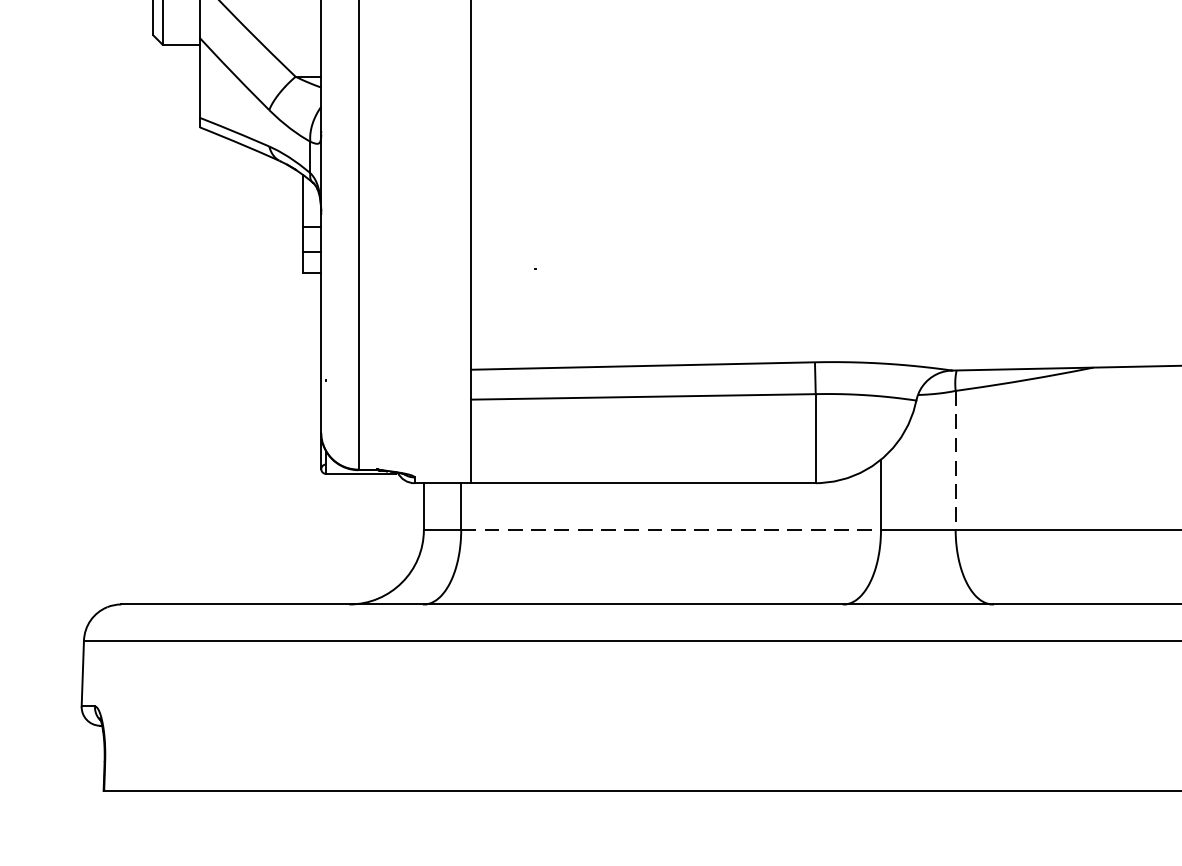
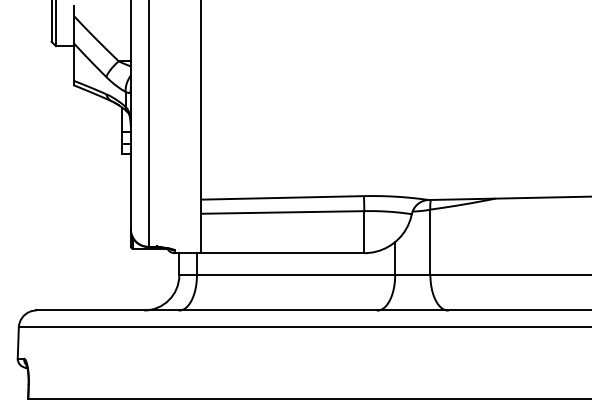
line: (955, 460) -> (430, 242), dashed -> solid
line: (672, 530) -> (296, 275), dashed -> solid

